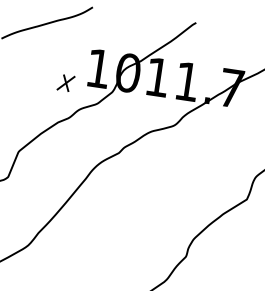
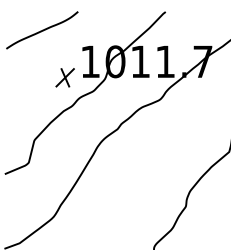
part: (66, 82) -> (65, 77), size x1.4

